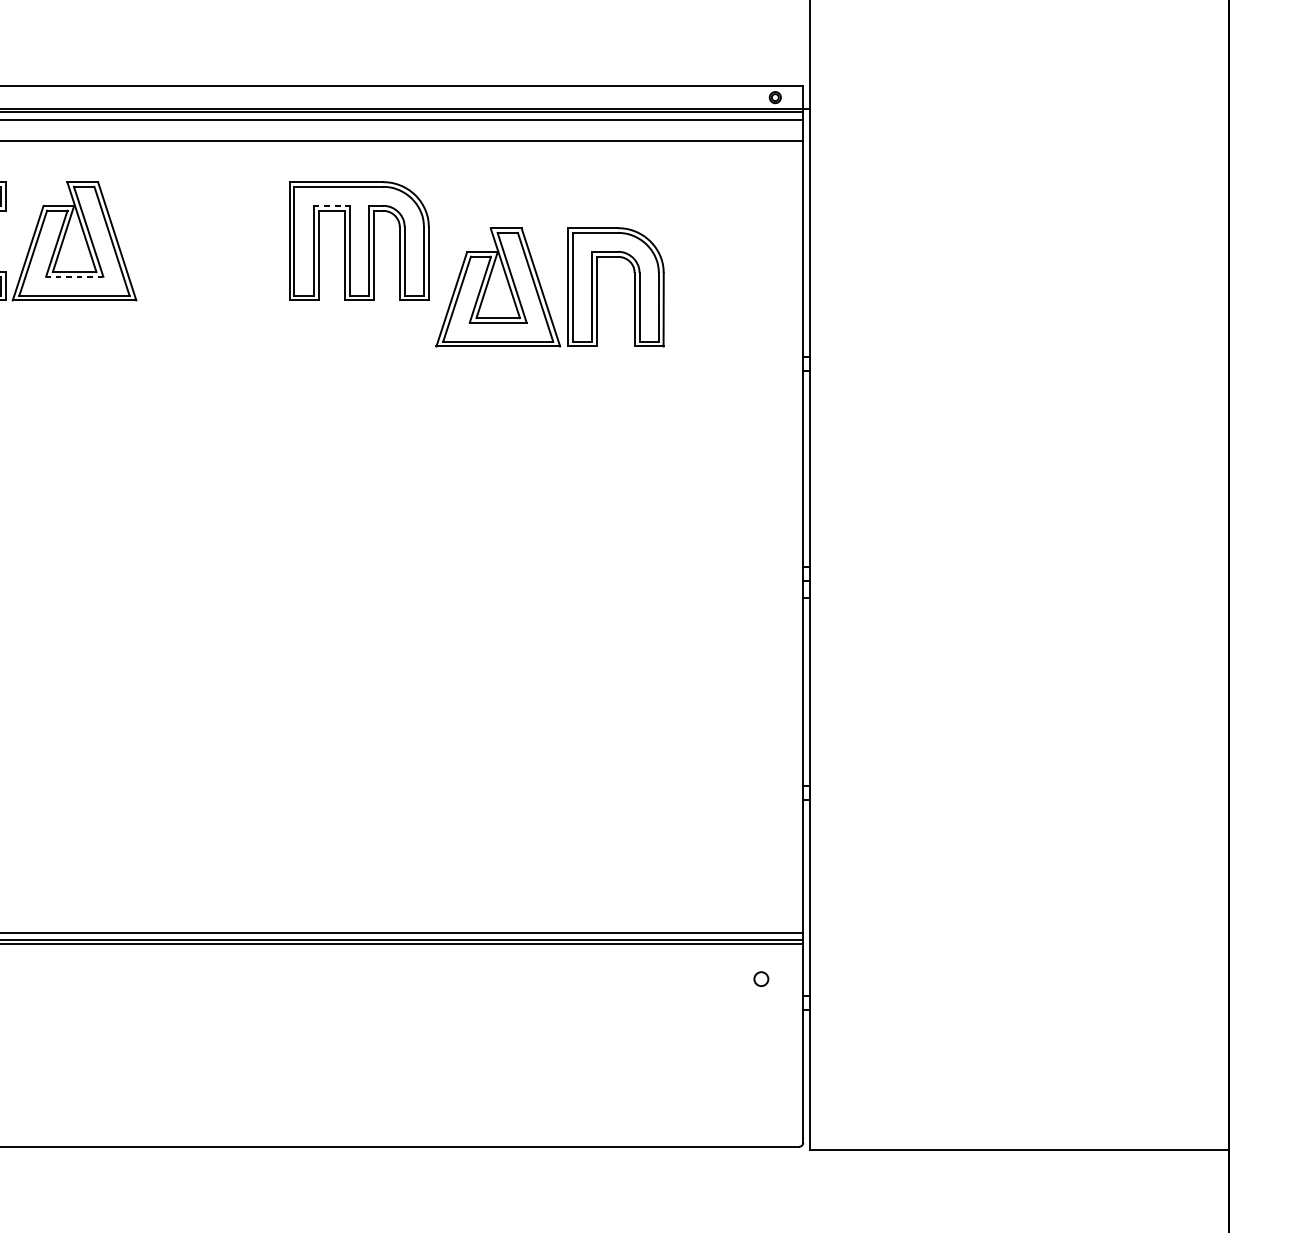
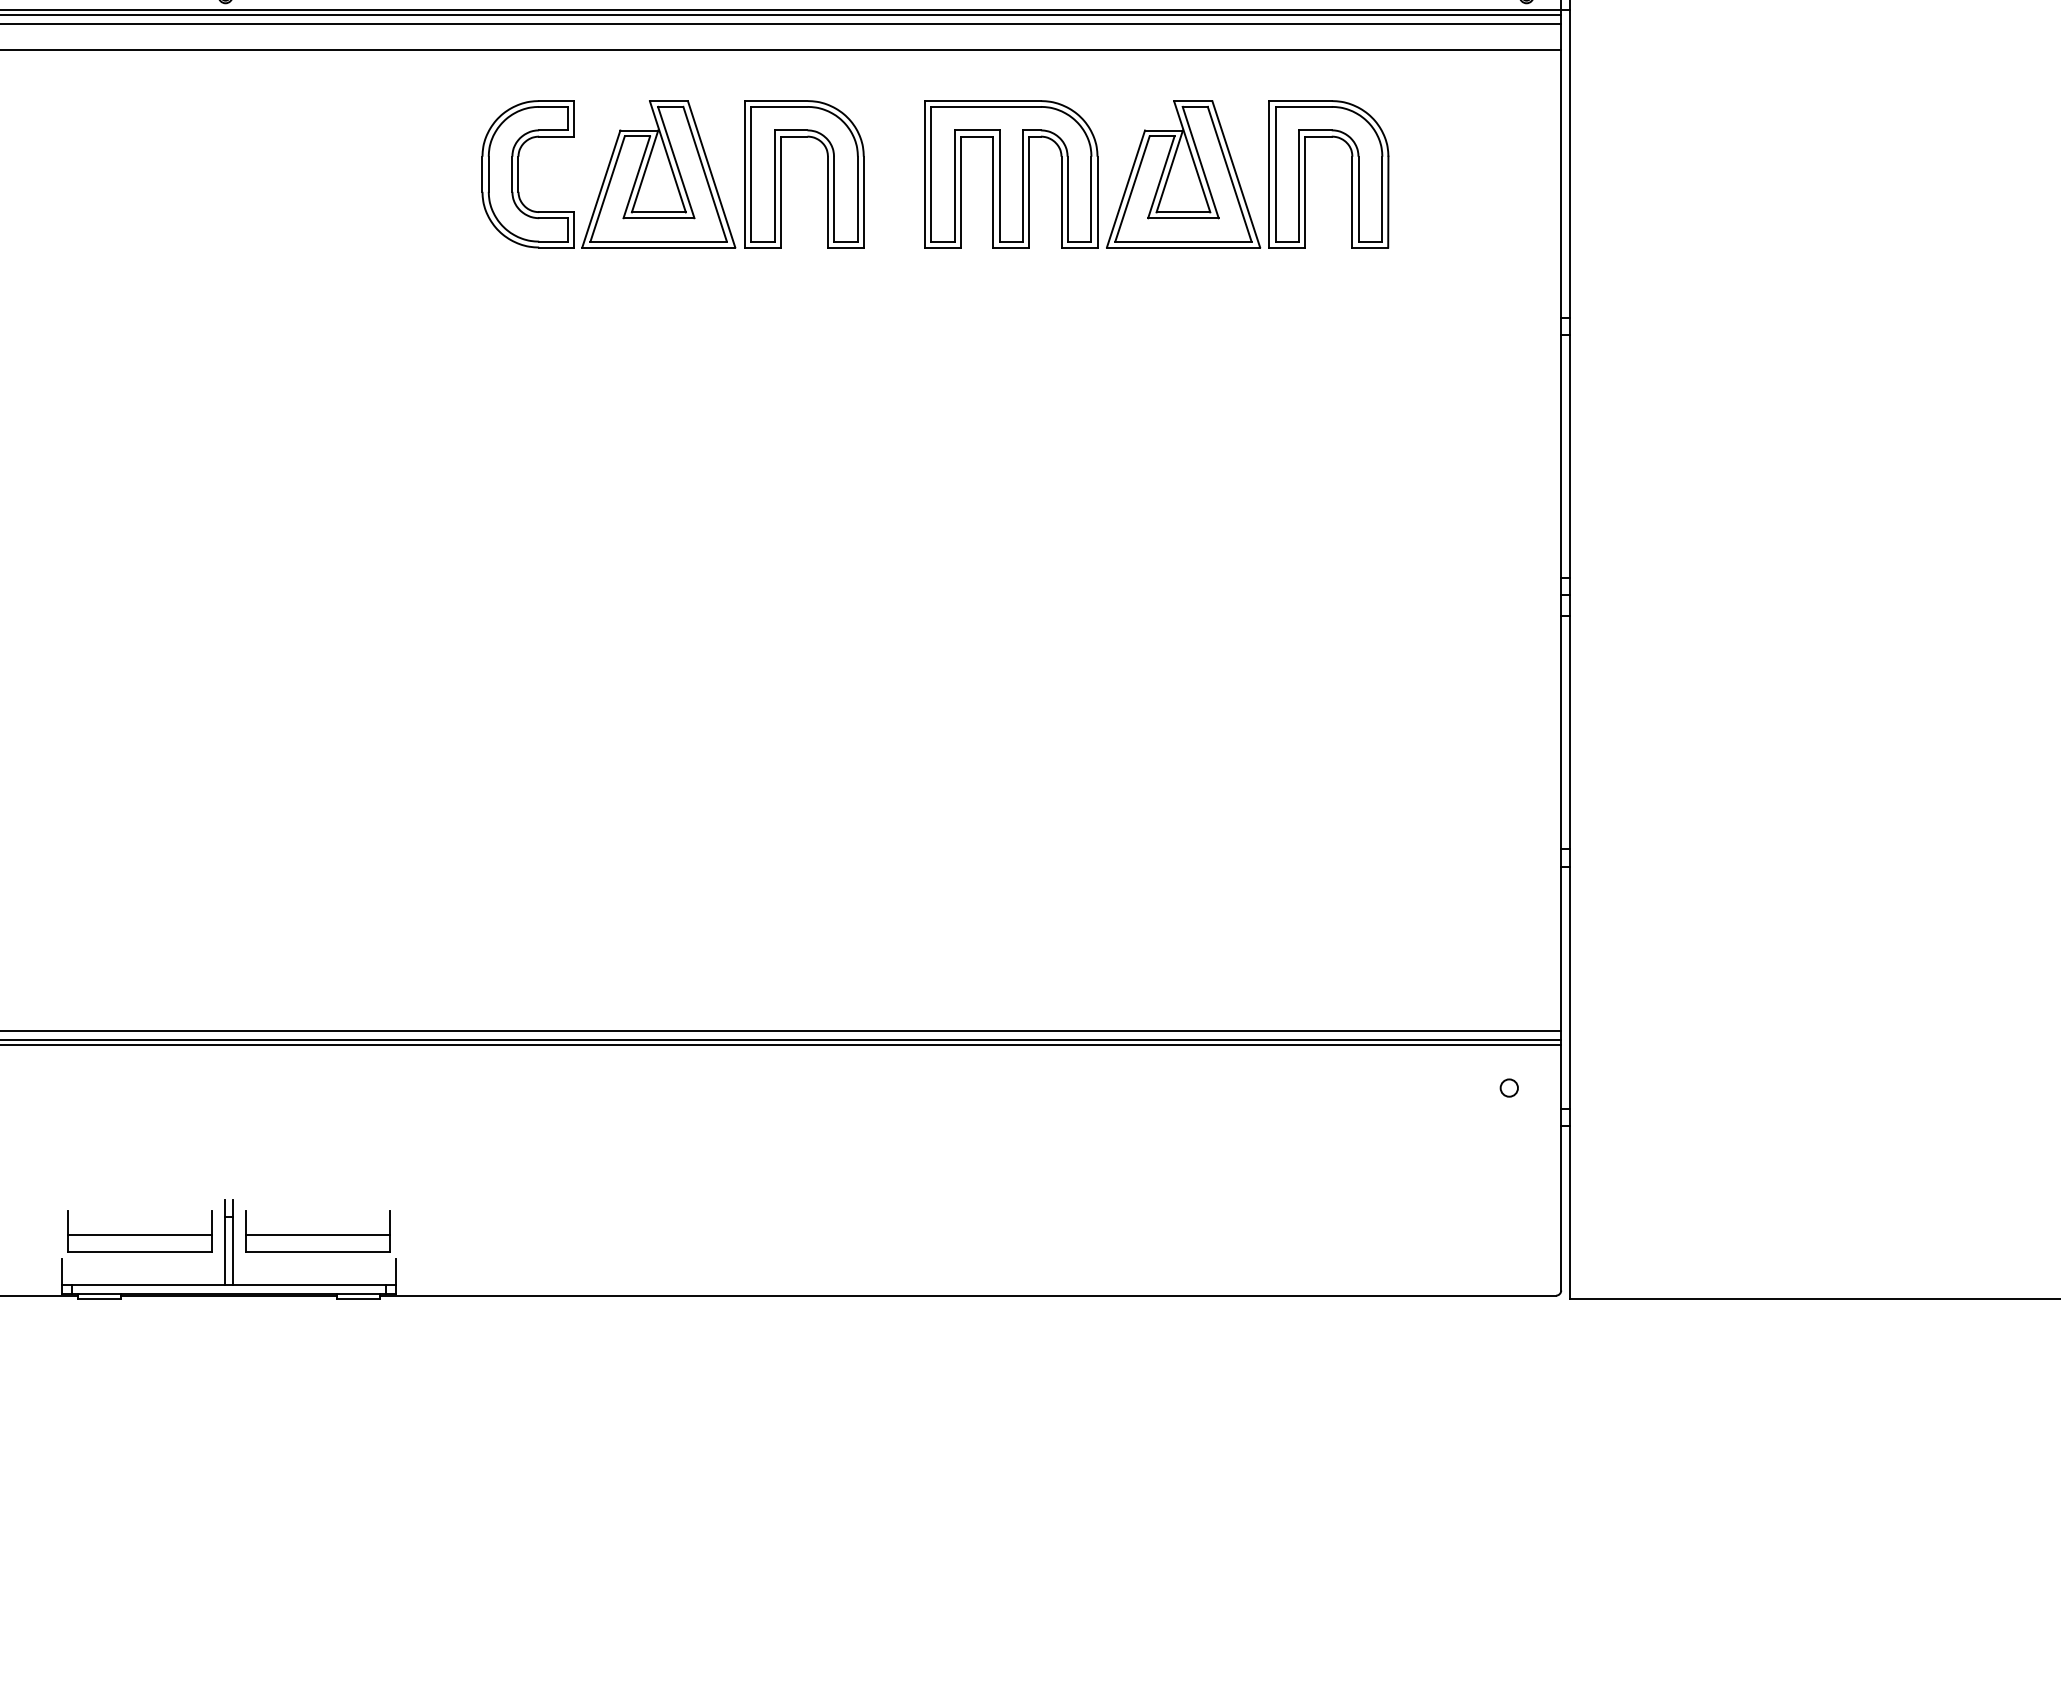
line: (331, 205) -> (977, 130), dashed -> solid
part: (173, 241) -> (781, 174), added
line: (74, 276) -> (658, 218), dashed -> solid
part: (542, 289) -> (1238, 177), moved

